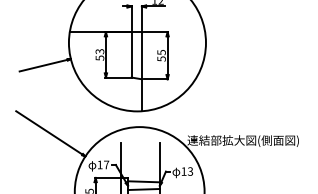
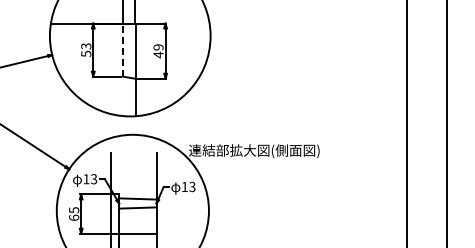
line: (131, 55) -> (123, 50), solid -> dashed
text: (161, 56) -> (158, 51), 55 -> 49
text: (106, 165) -> (94, 179), 17 -> 13

